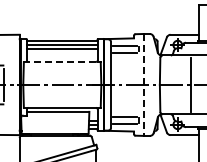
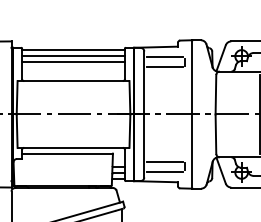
line: (62, 62) -> (73, 81), dashed -> solid
line: (143, 84) -> (191, 113), dashed -> solid

